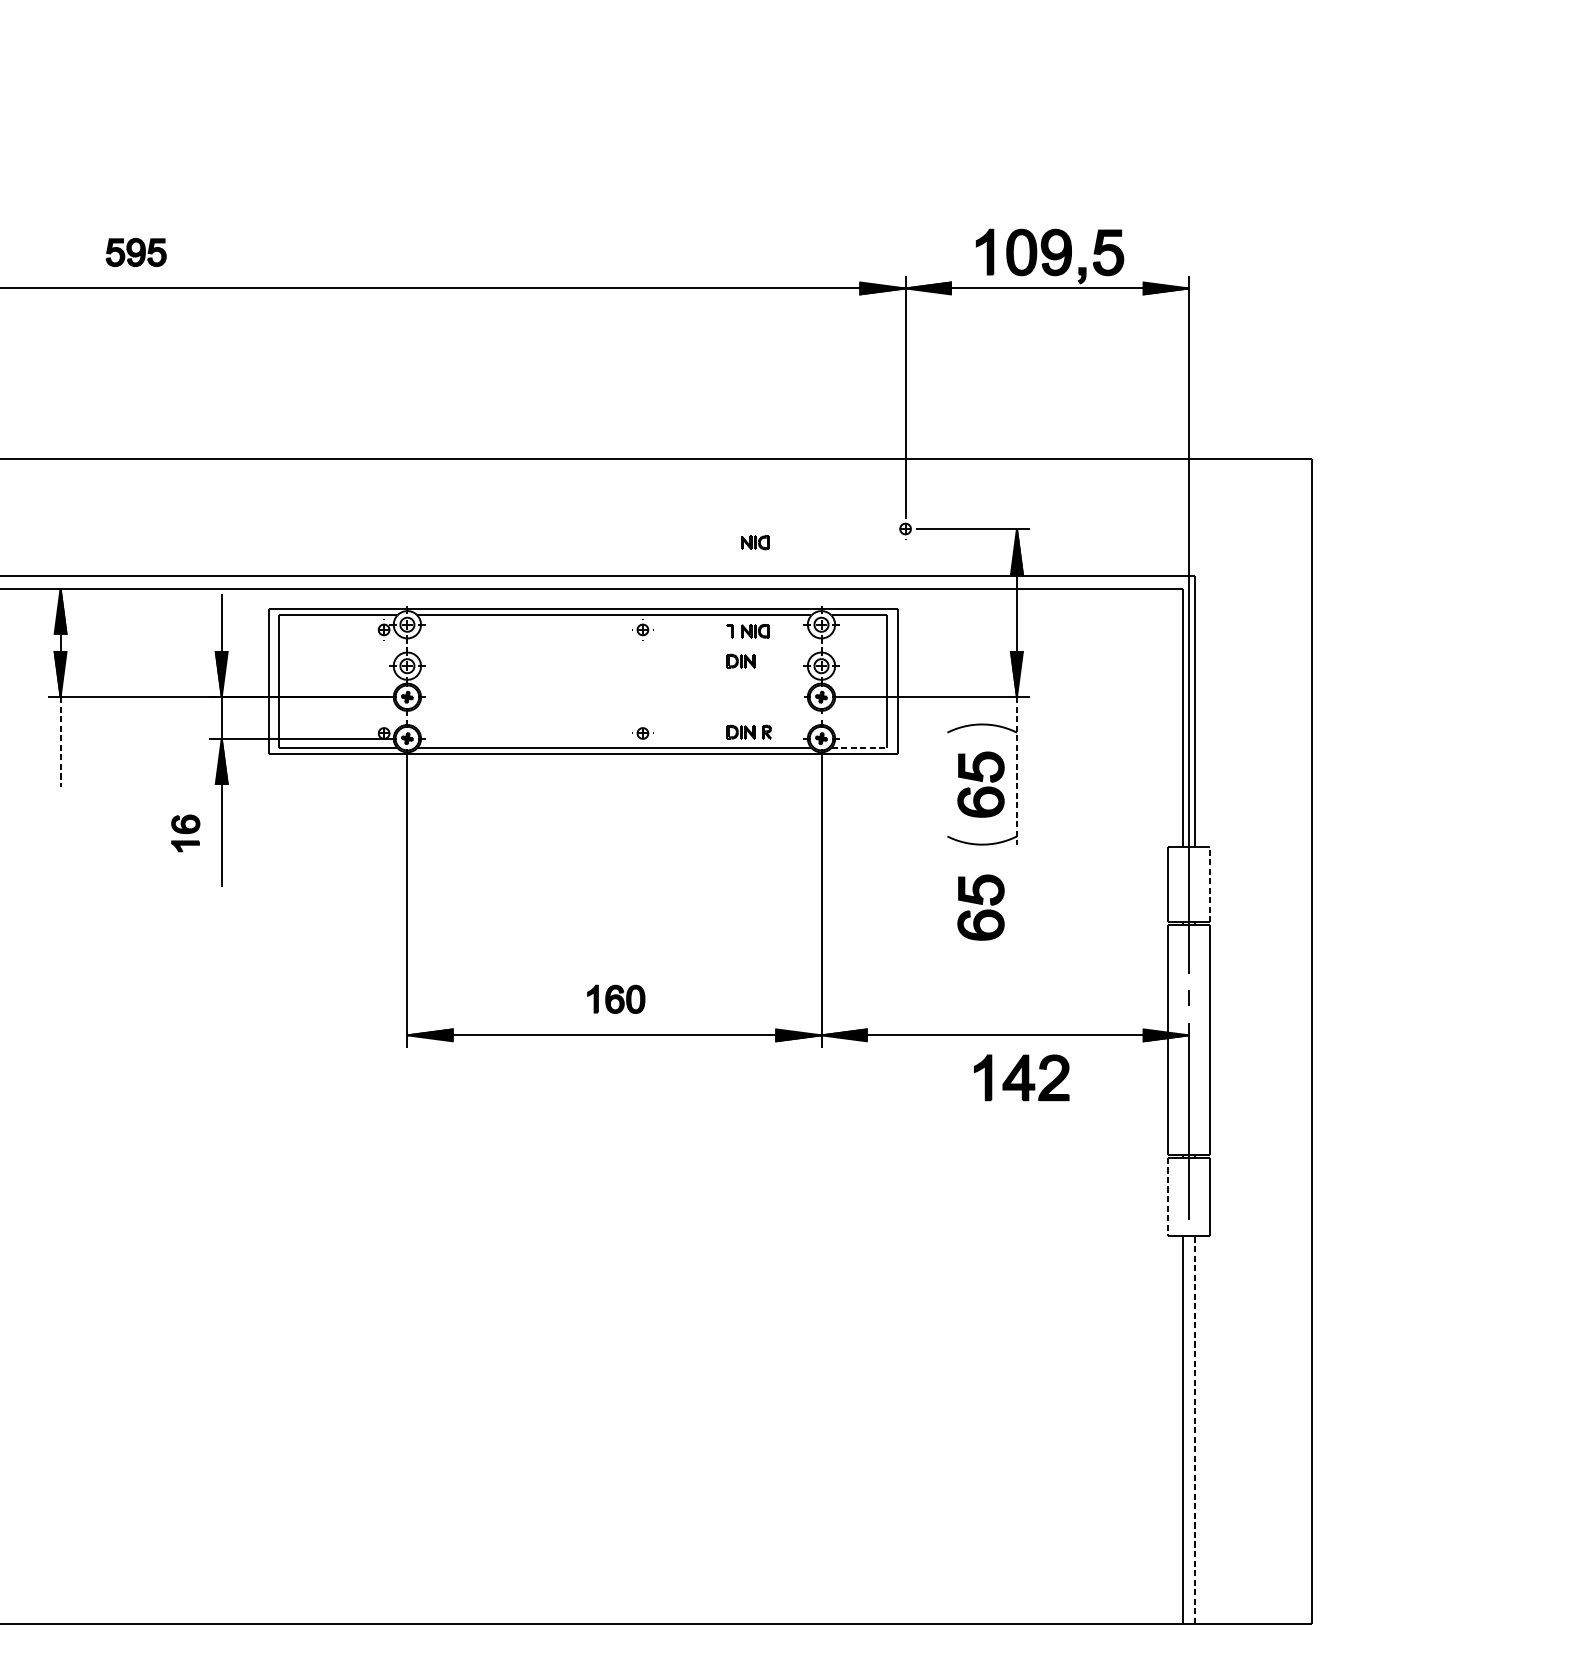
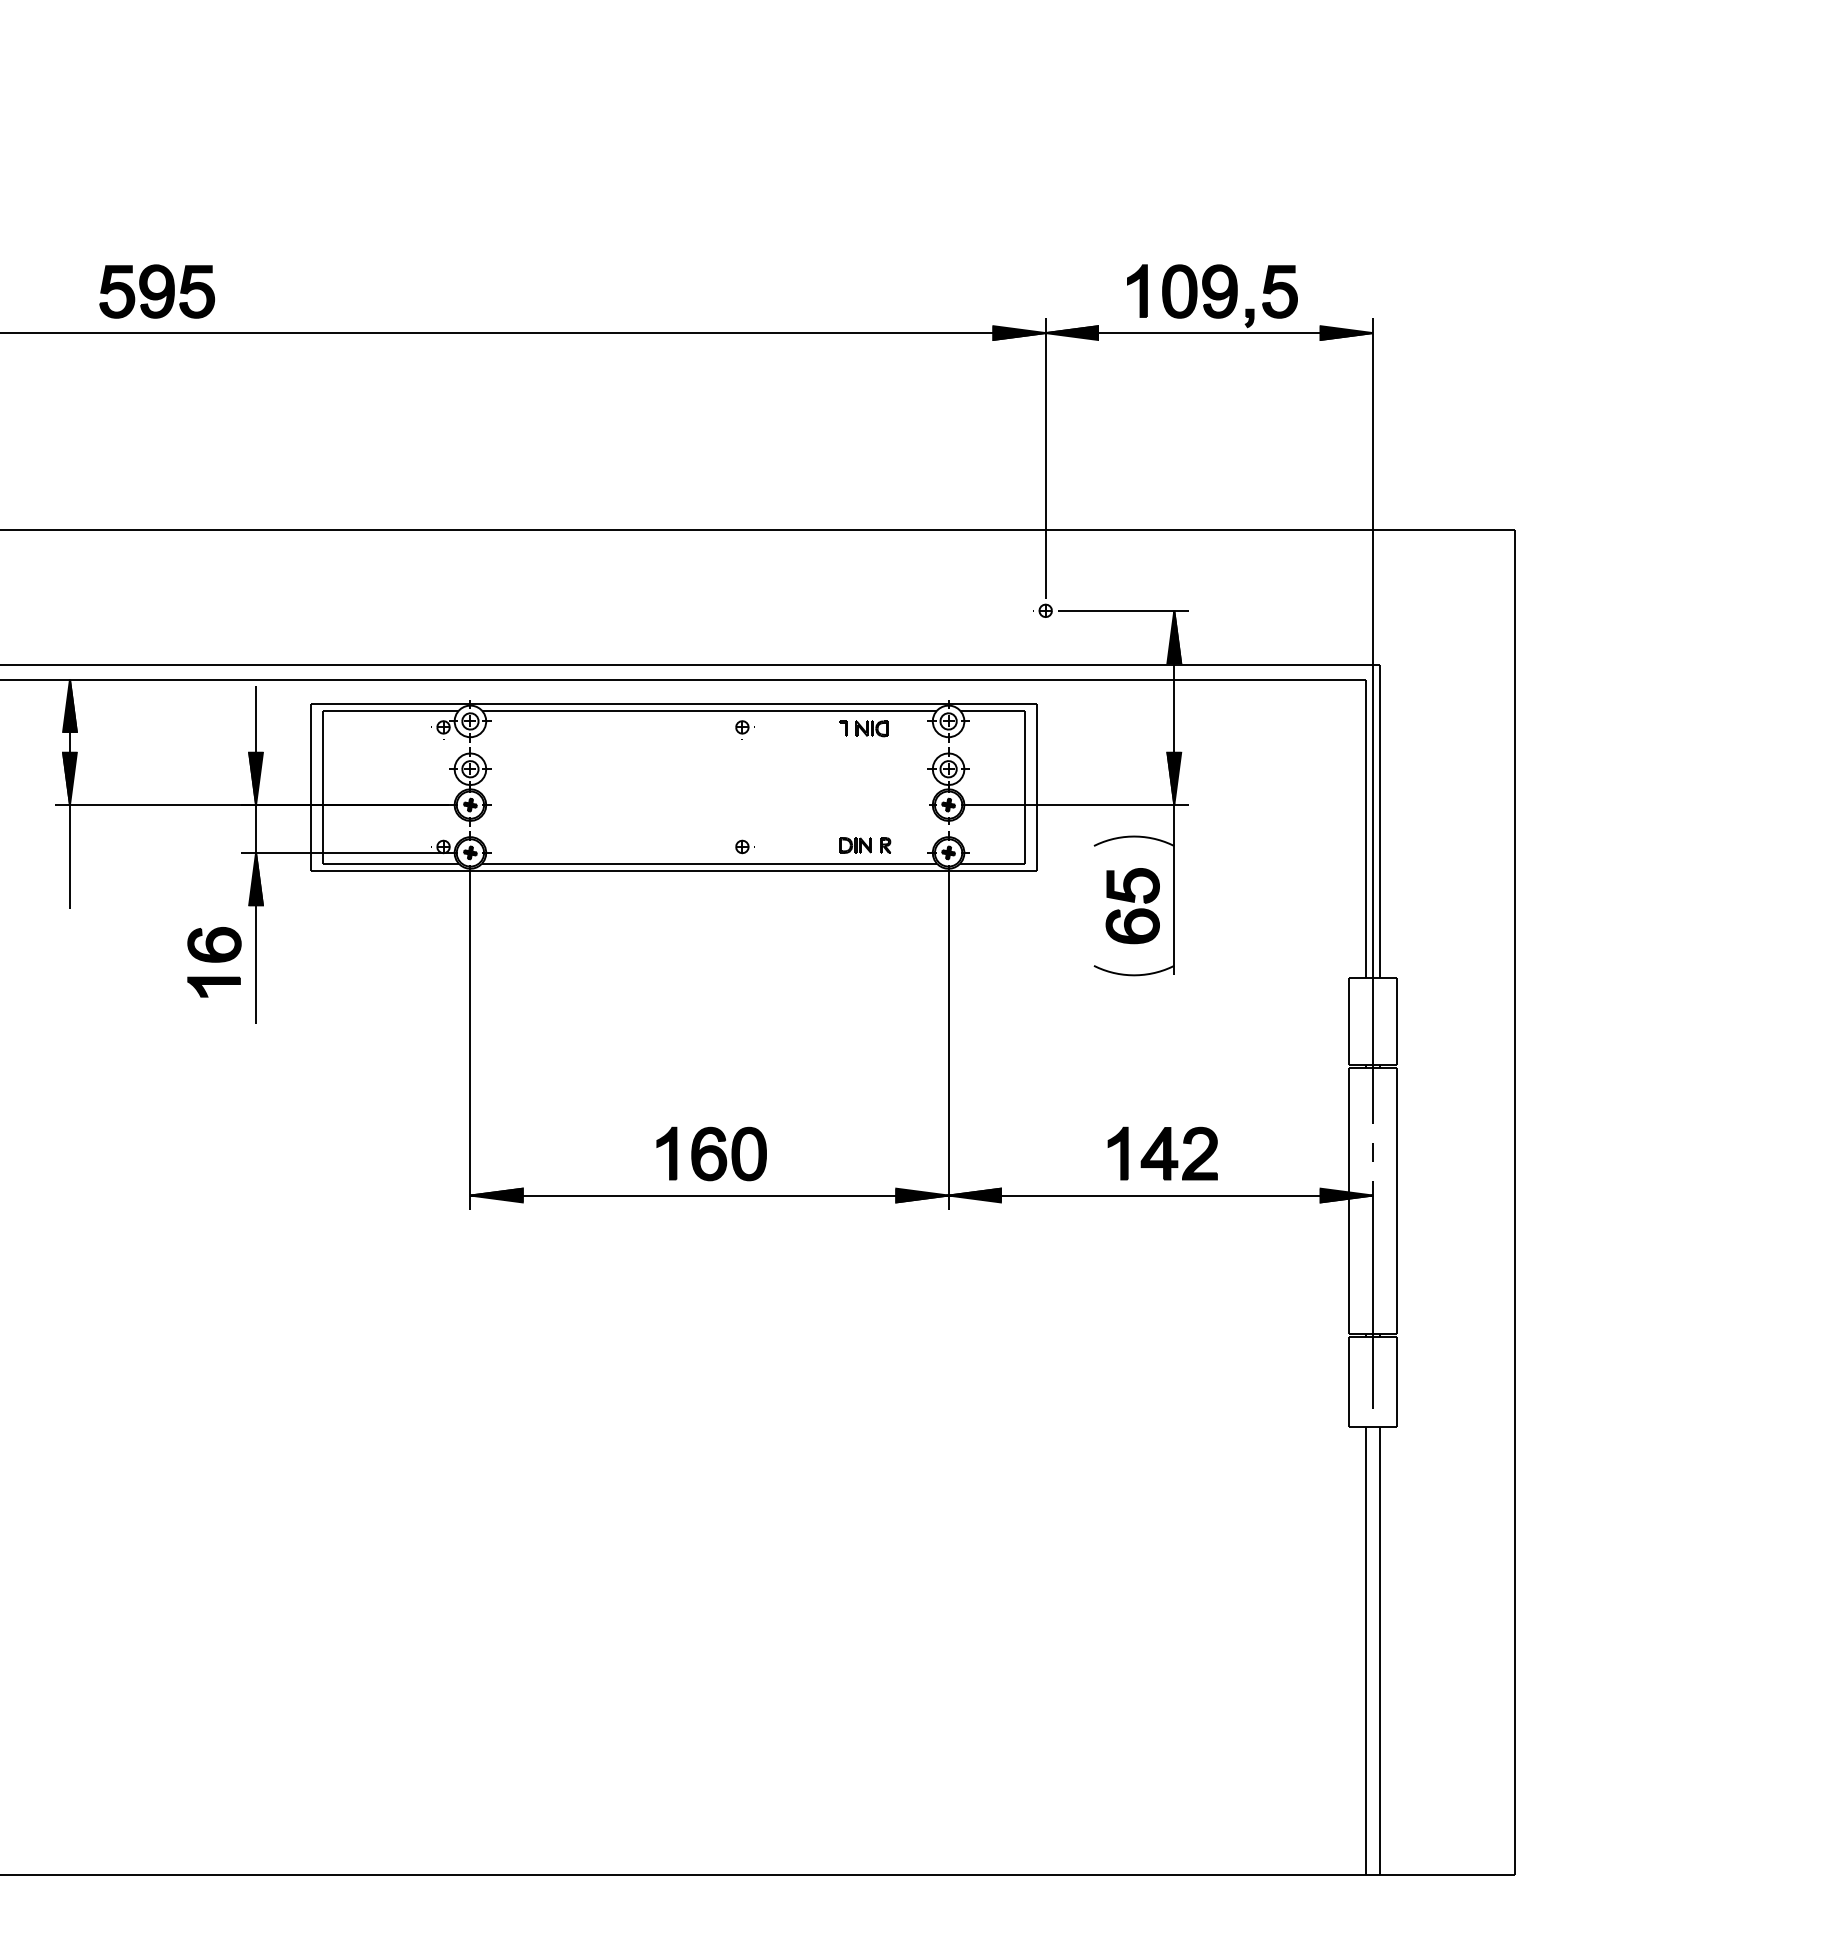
part: (136, 252) -> (157, 291), size x1.67
part: (754, 542) -> (871, 626), removed
part: (740, 661) -> (855, 763), removed
line: (60, 742) -> (69, 857), dashed -> solid
line: (860, 747) -> (993, 863), dashed -> solid
line: (1017, 771) -> (1174, 890), dashed -> solid
part: (185, 833) -> (214, 962), size x1.67
line: (1209, 884) -> (1396, 1021), dashed -> solid
part: (980, 908) -> (1132, 1048), removed
part: (616, 998) -> (711, 1153), size x1.67
part: (1021, 1077) -> (1162, 1153), moved
line: (1168, 1196) -> (1349, 1381), dashed -> solid
line: (1195, 1429) -> (1380, 1650), dashed -> solid

